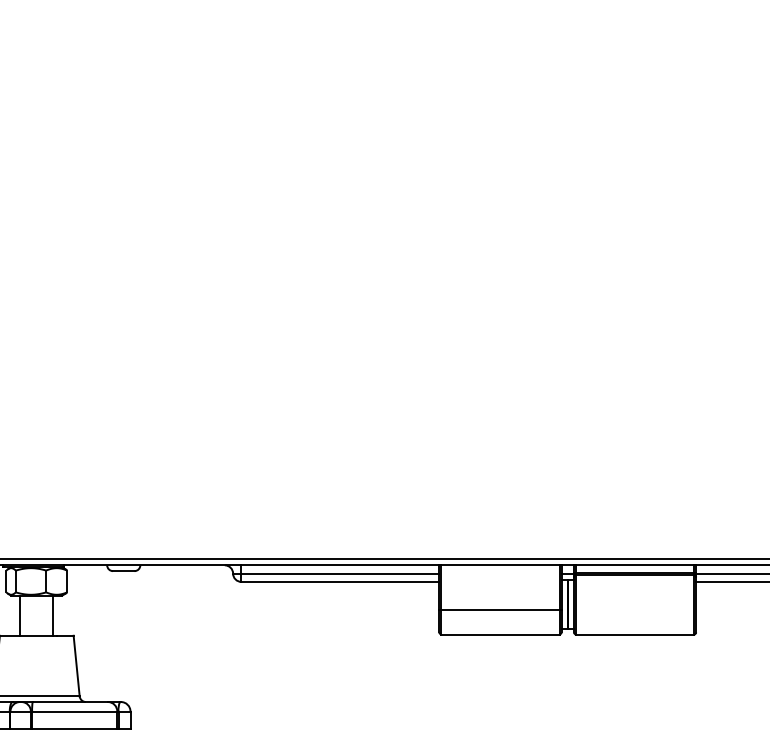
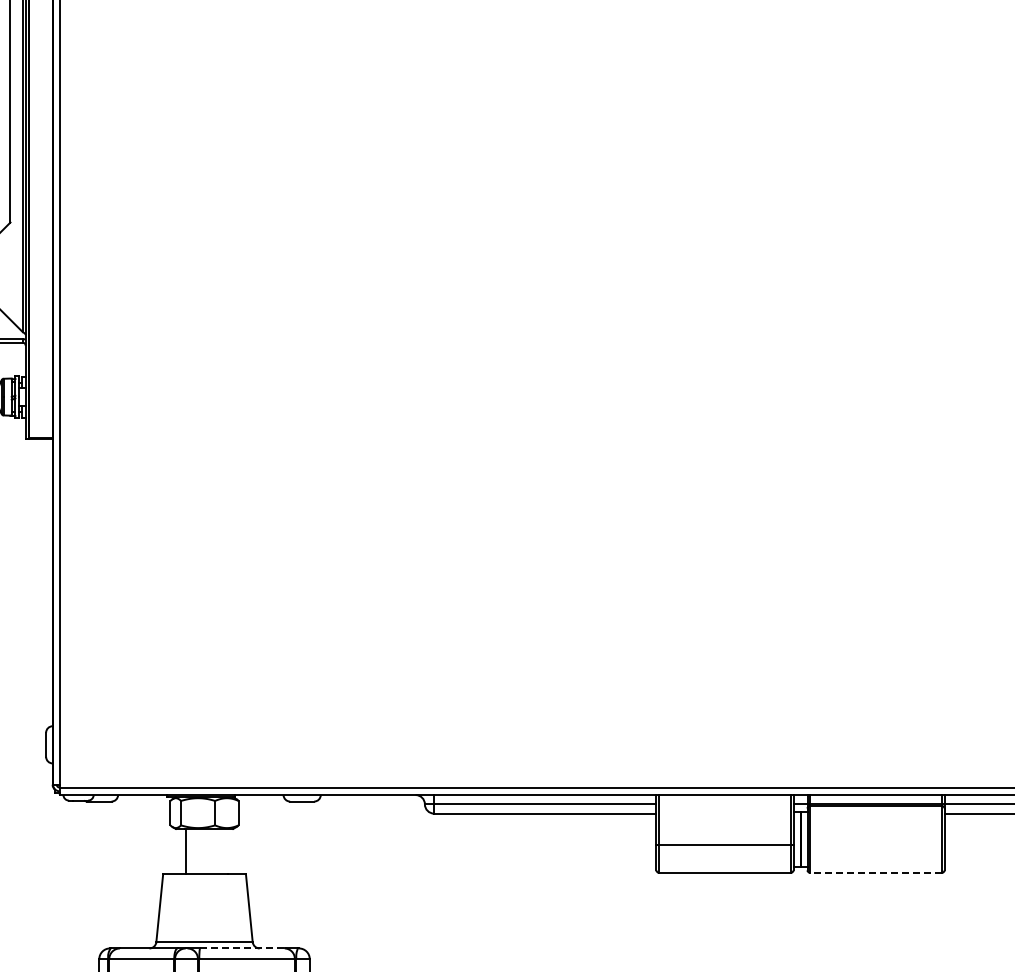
line: (53, 615) -> (223, 851), removed
line: (634, 634) -> (875, 872), solid -> dashed
line: (70, 702) -> (242, 948), solid -> dashed

